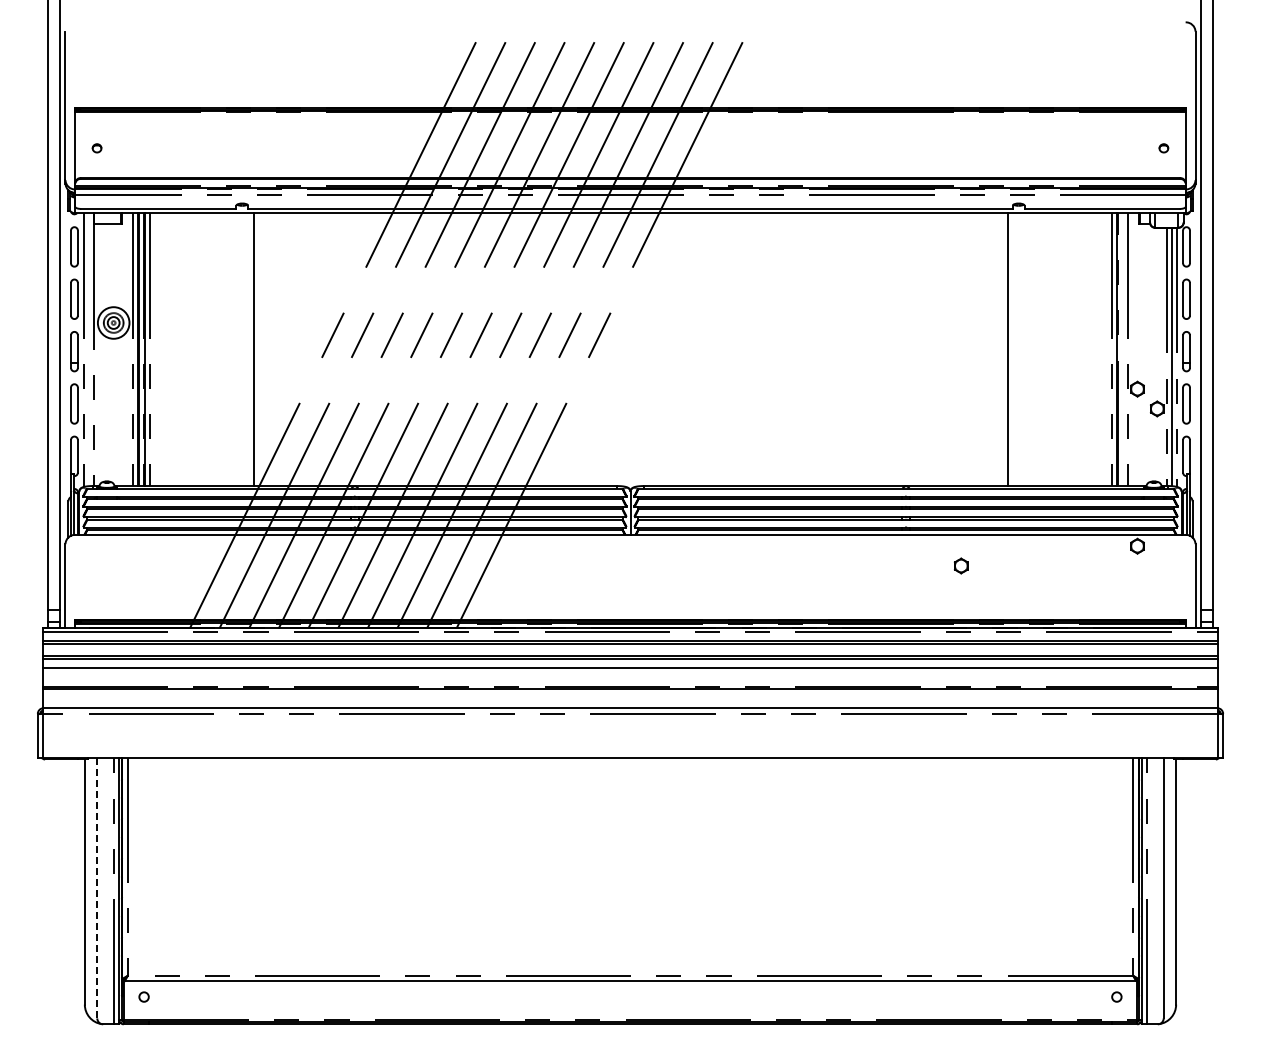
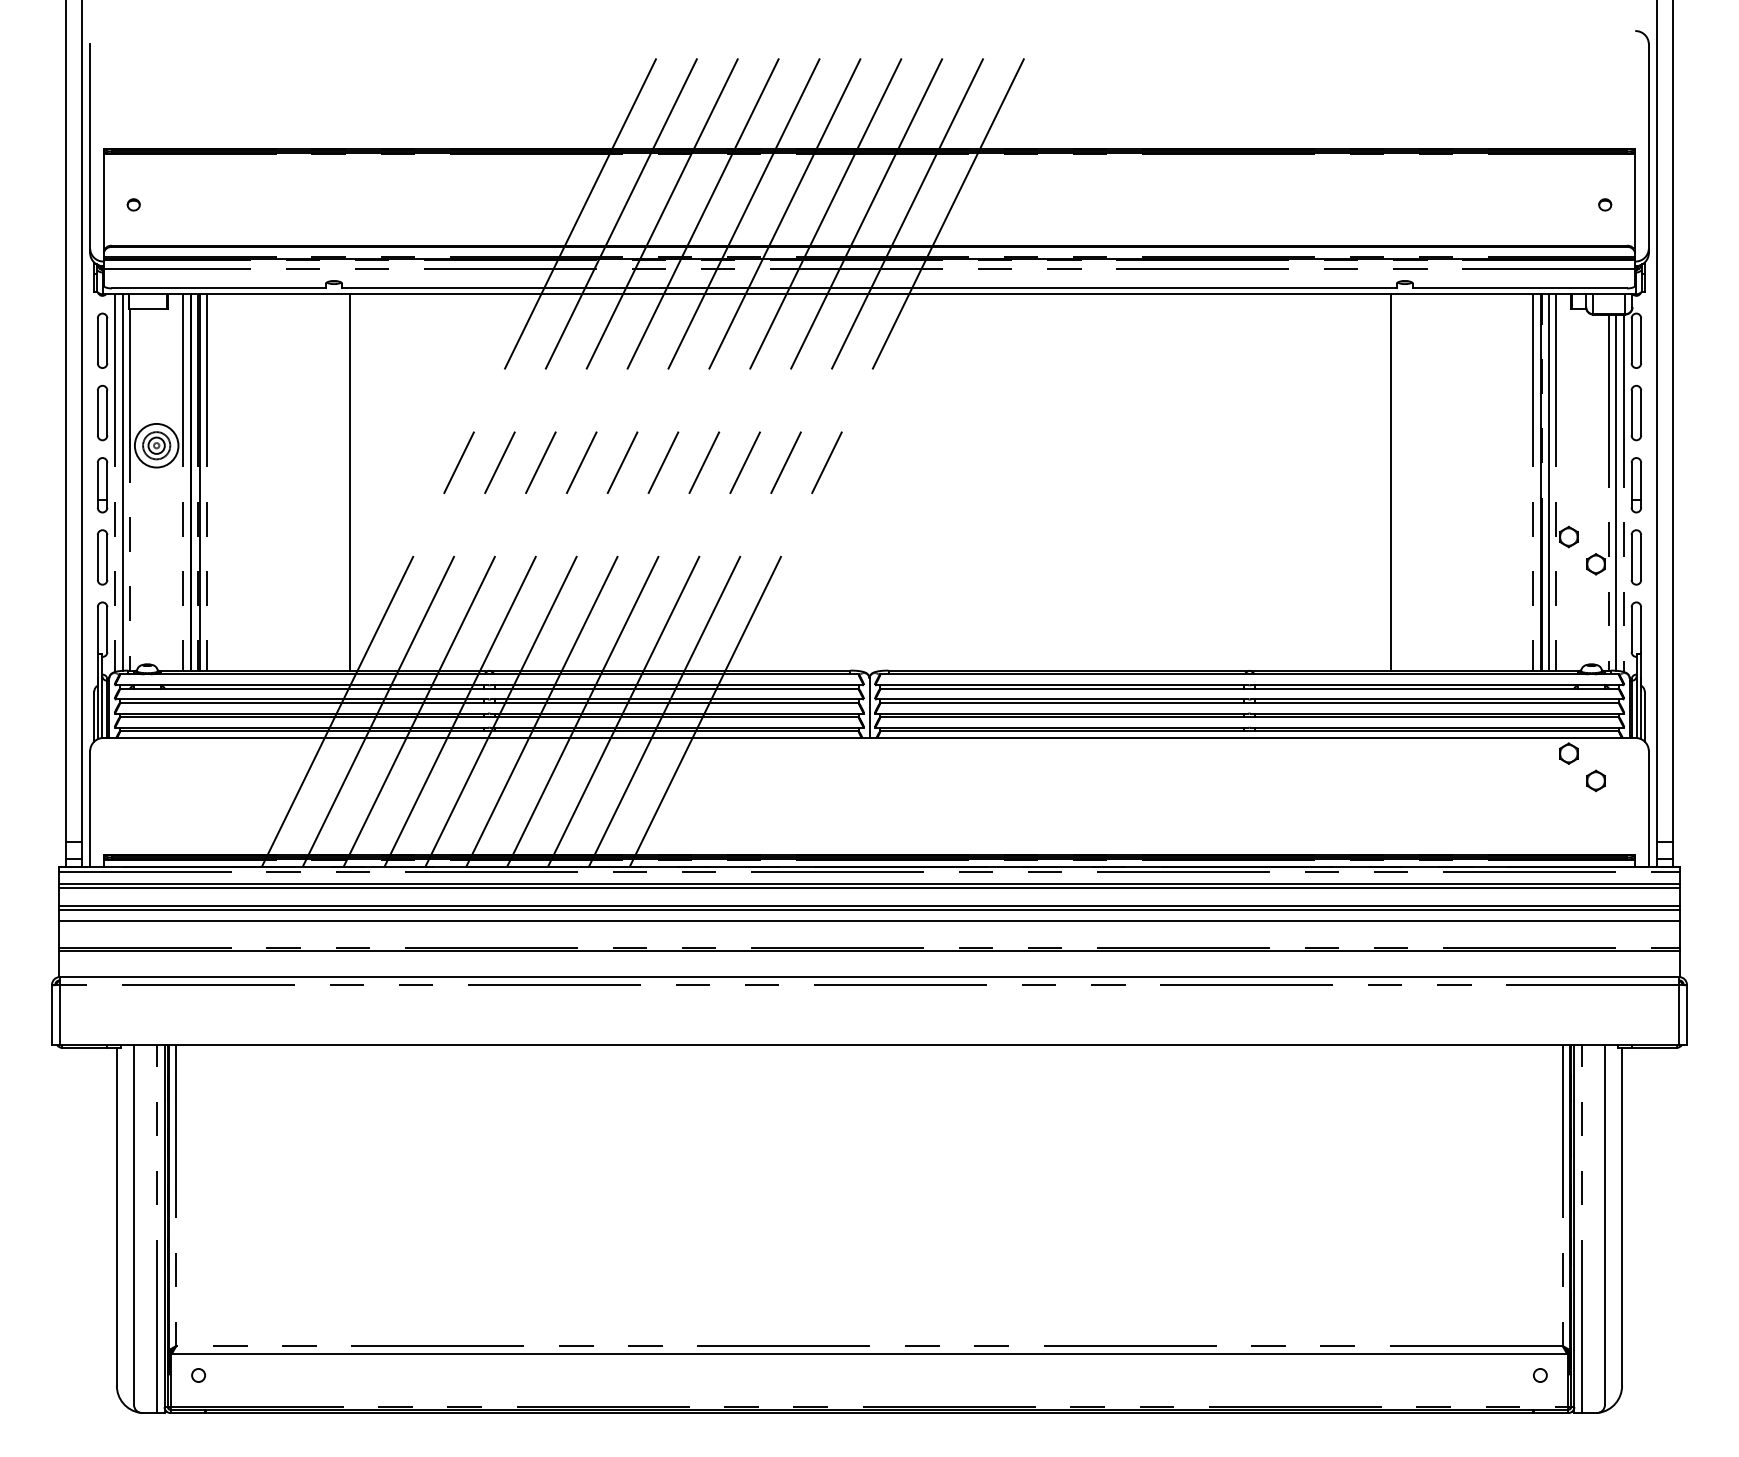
line: (89, 349) -> (123, 482), added
line: (1122, 349) -> (1548, 482), added
part: (961, 565) -> (1596, 780), moved
line: (97, 887) -> (134, 1224), dashed -> solid

